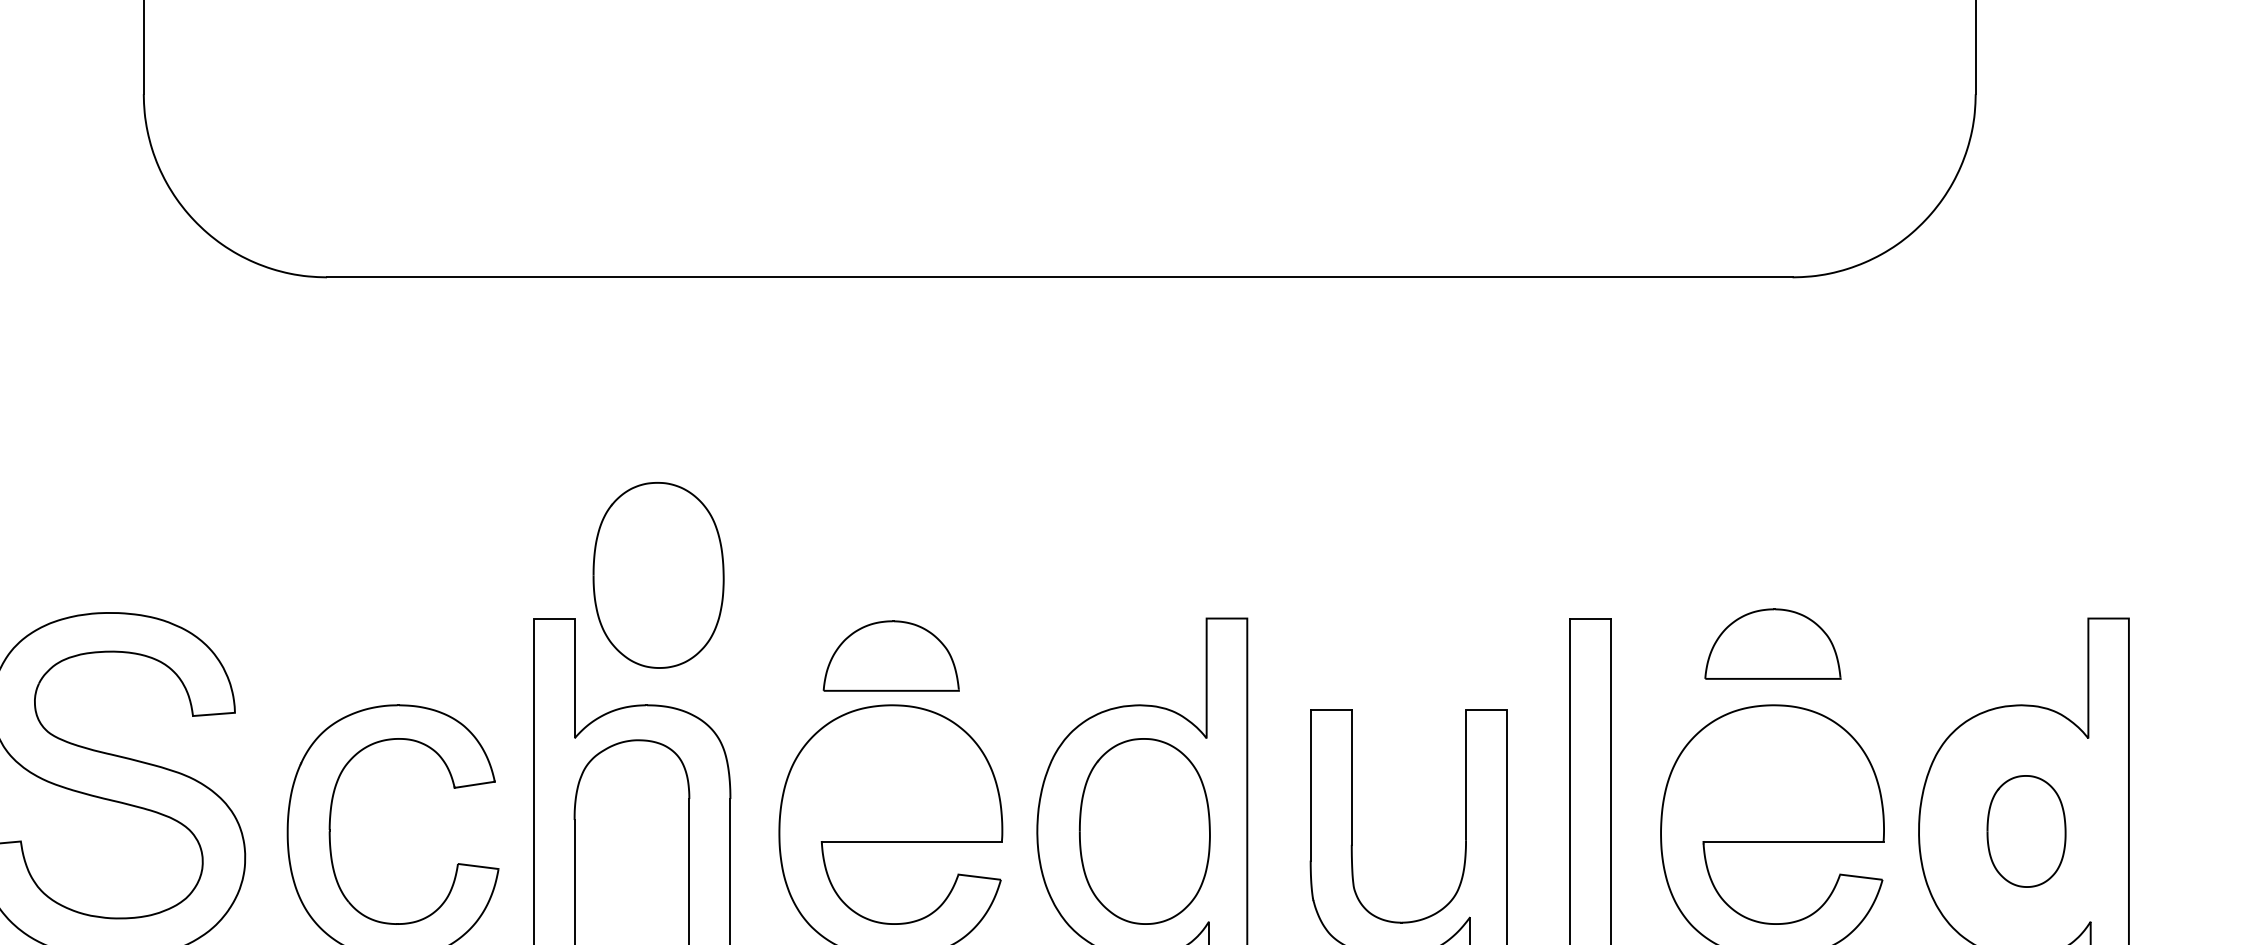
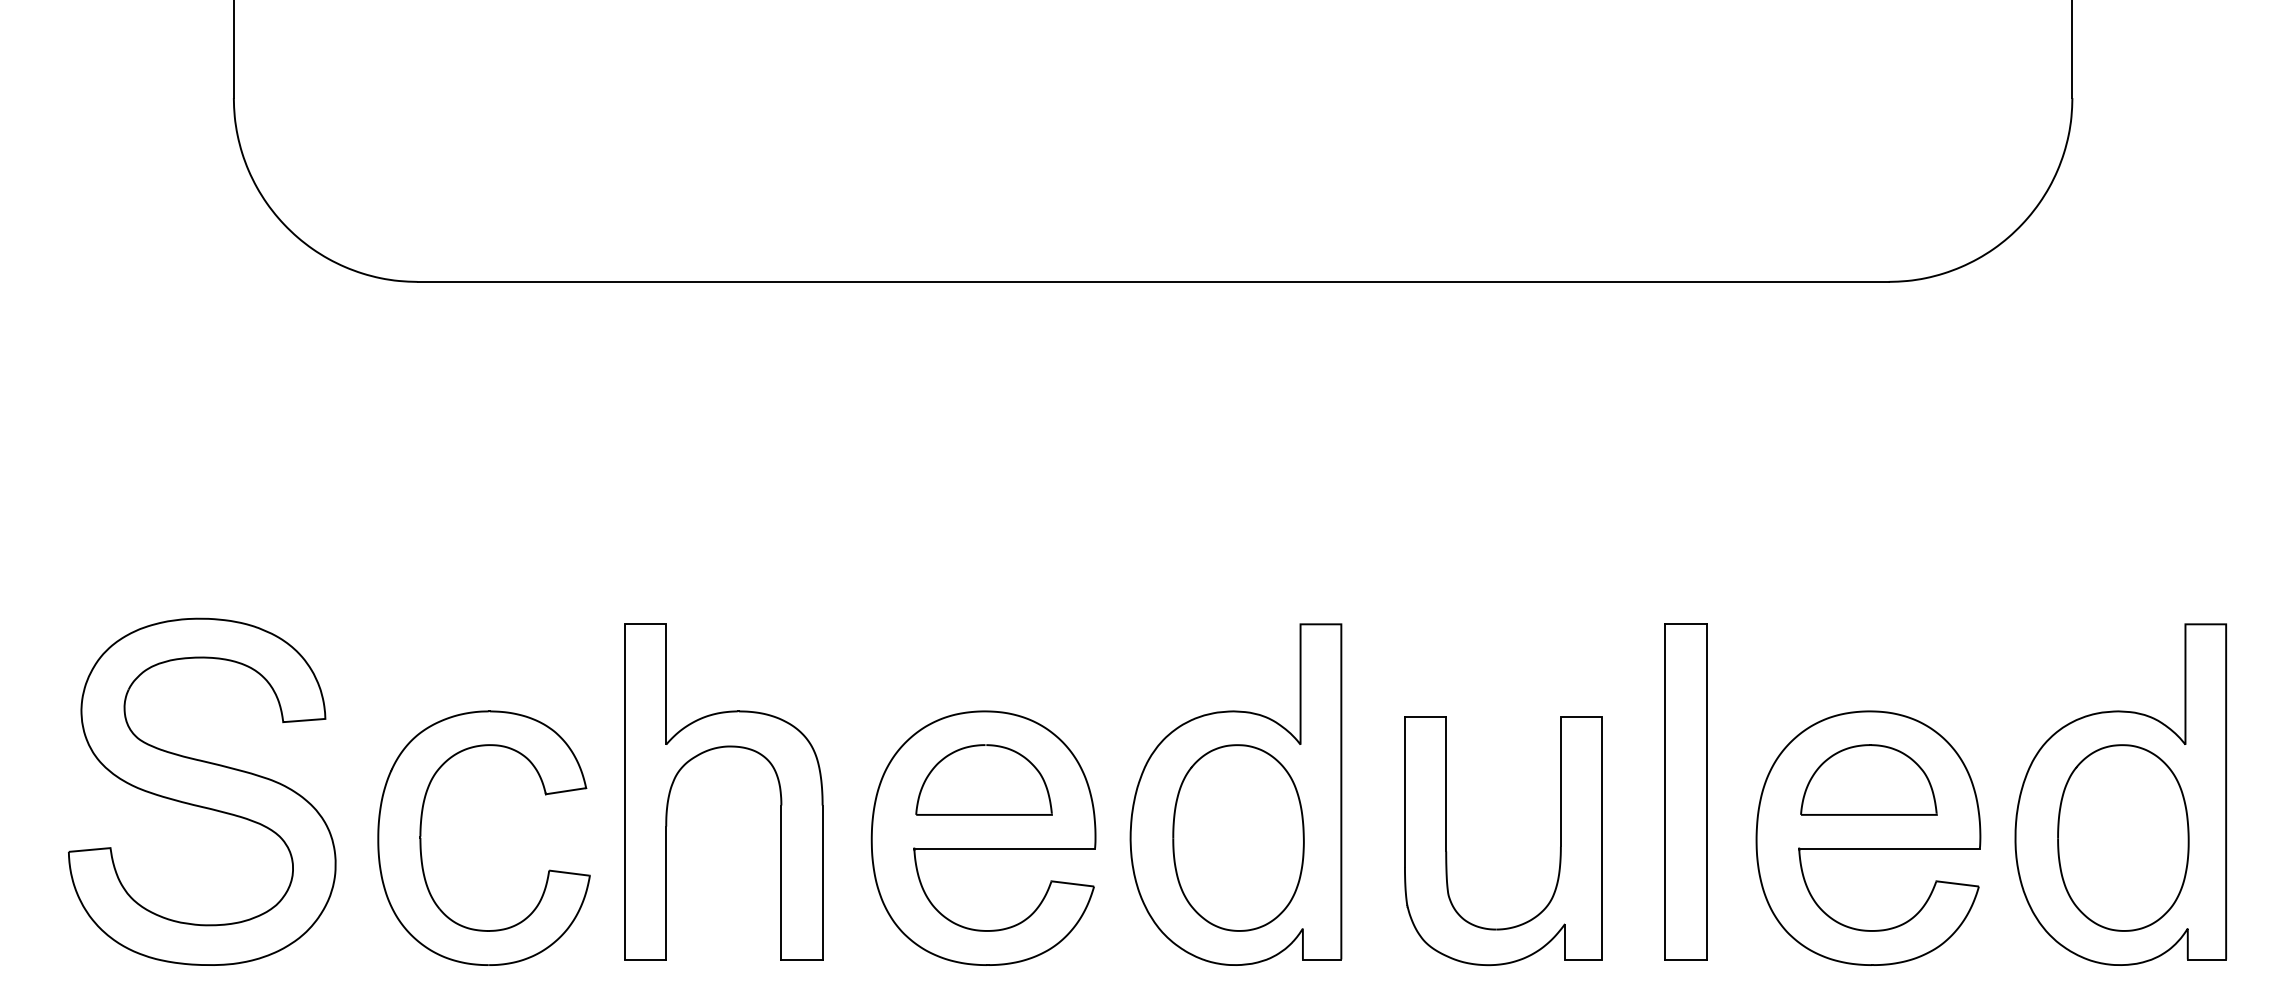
part: (658, 574) -> (750, 580), removed
part: (1772, 643) -> (1868, 779), moved
part: (890, 655) -> (983, 779), moved
part: (2026, 830) -> (2123, 837), size x1.67

